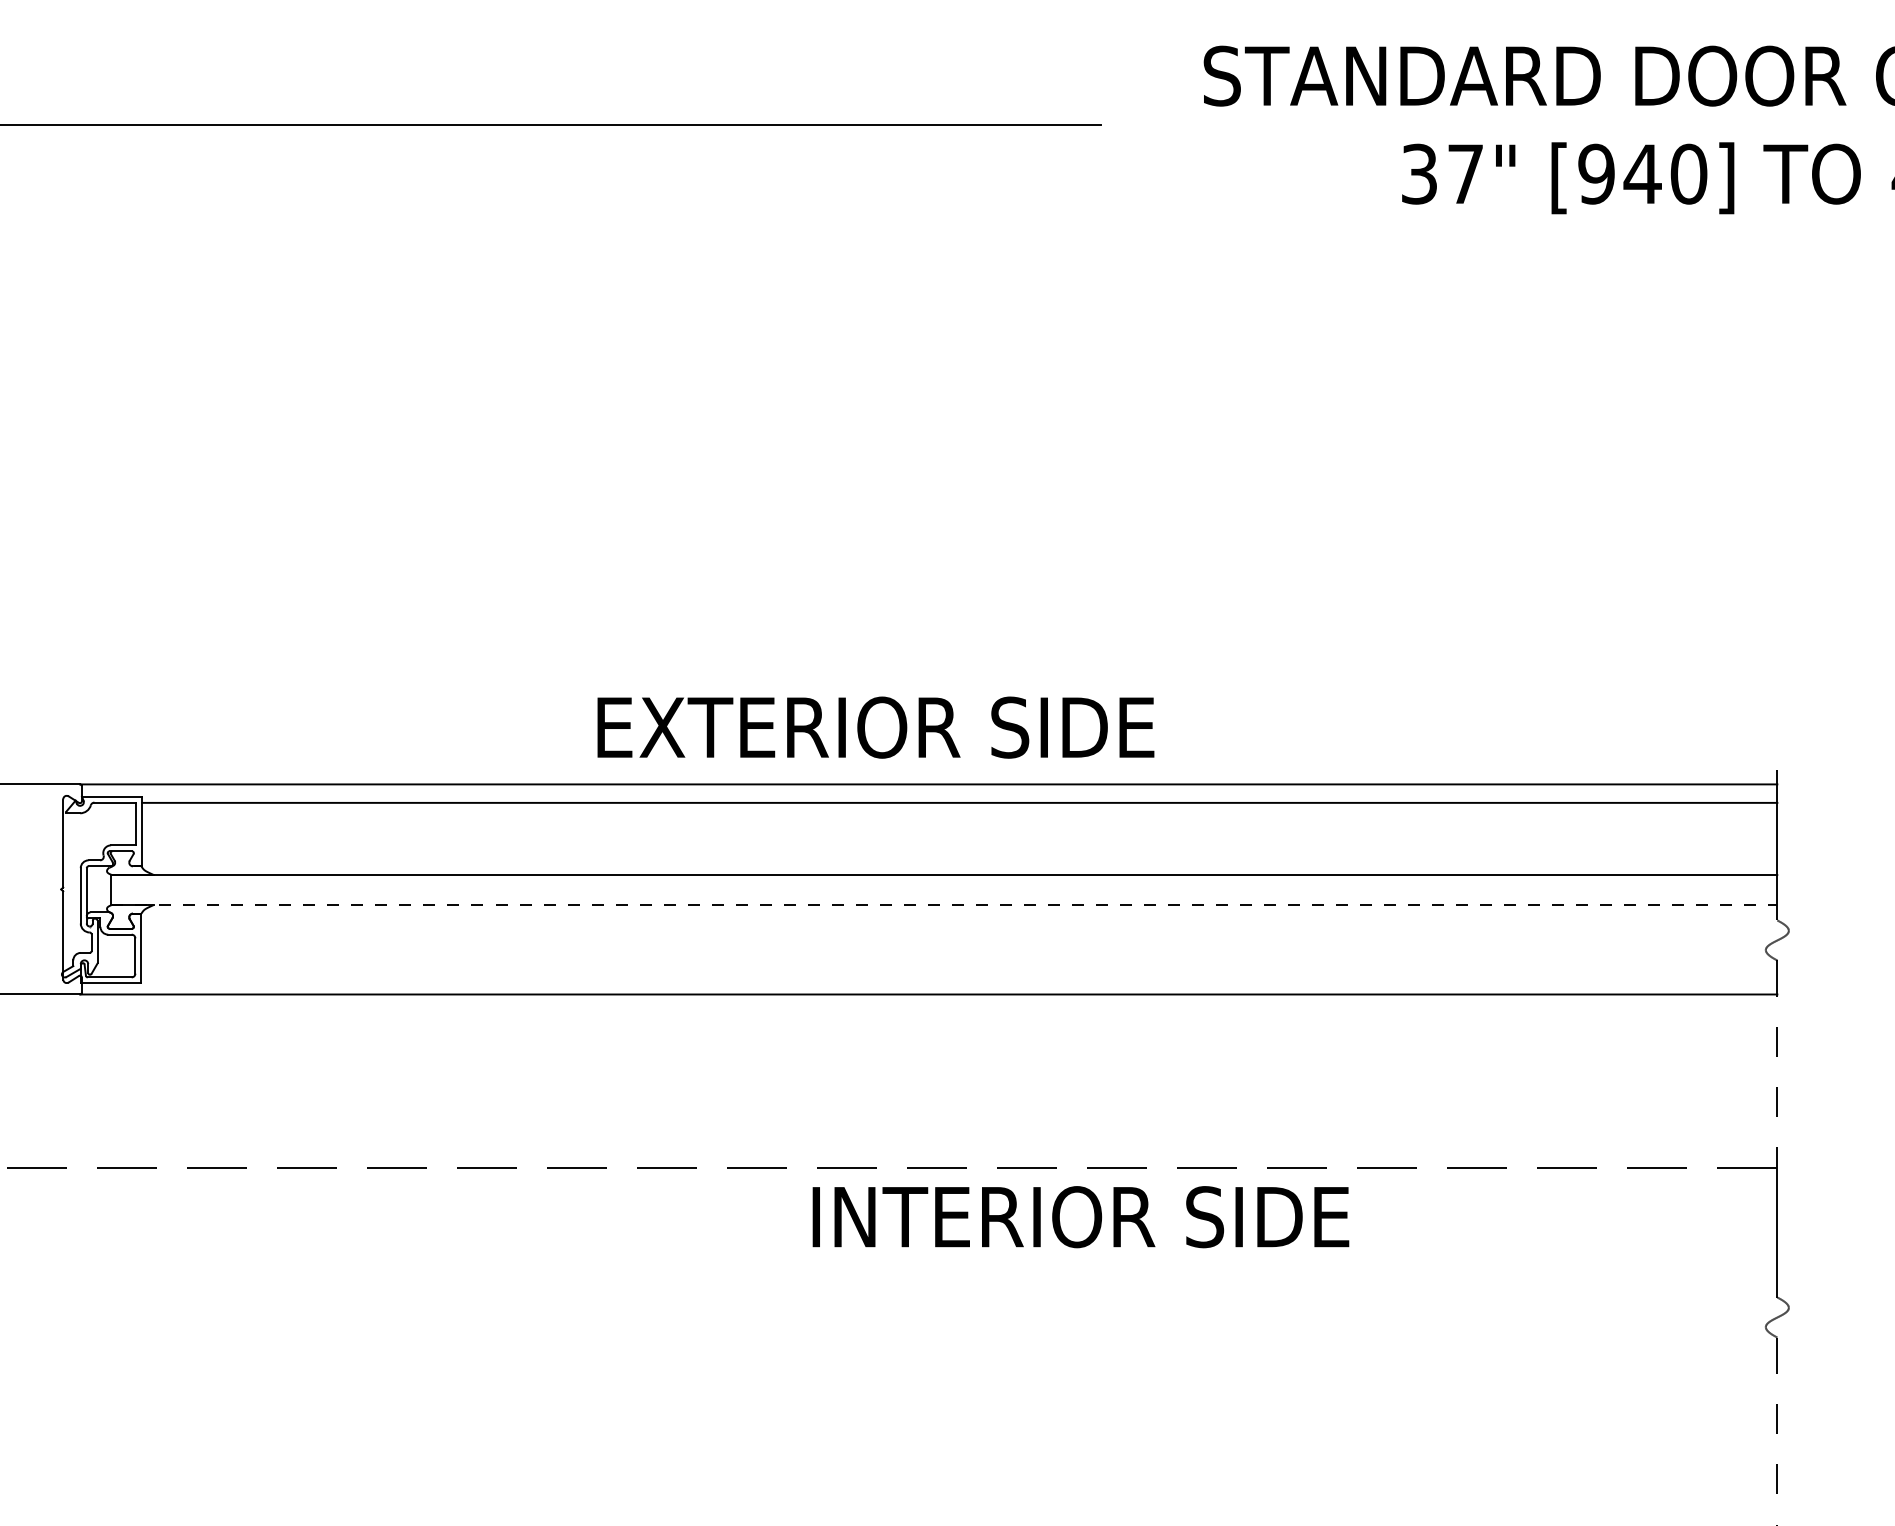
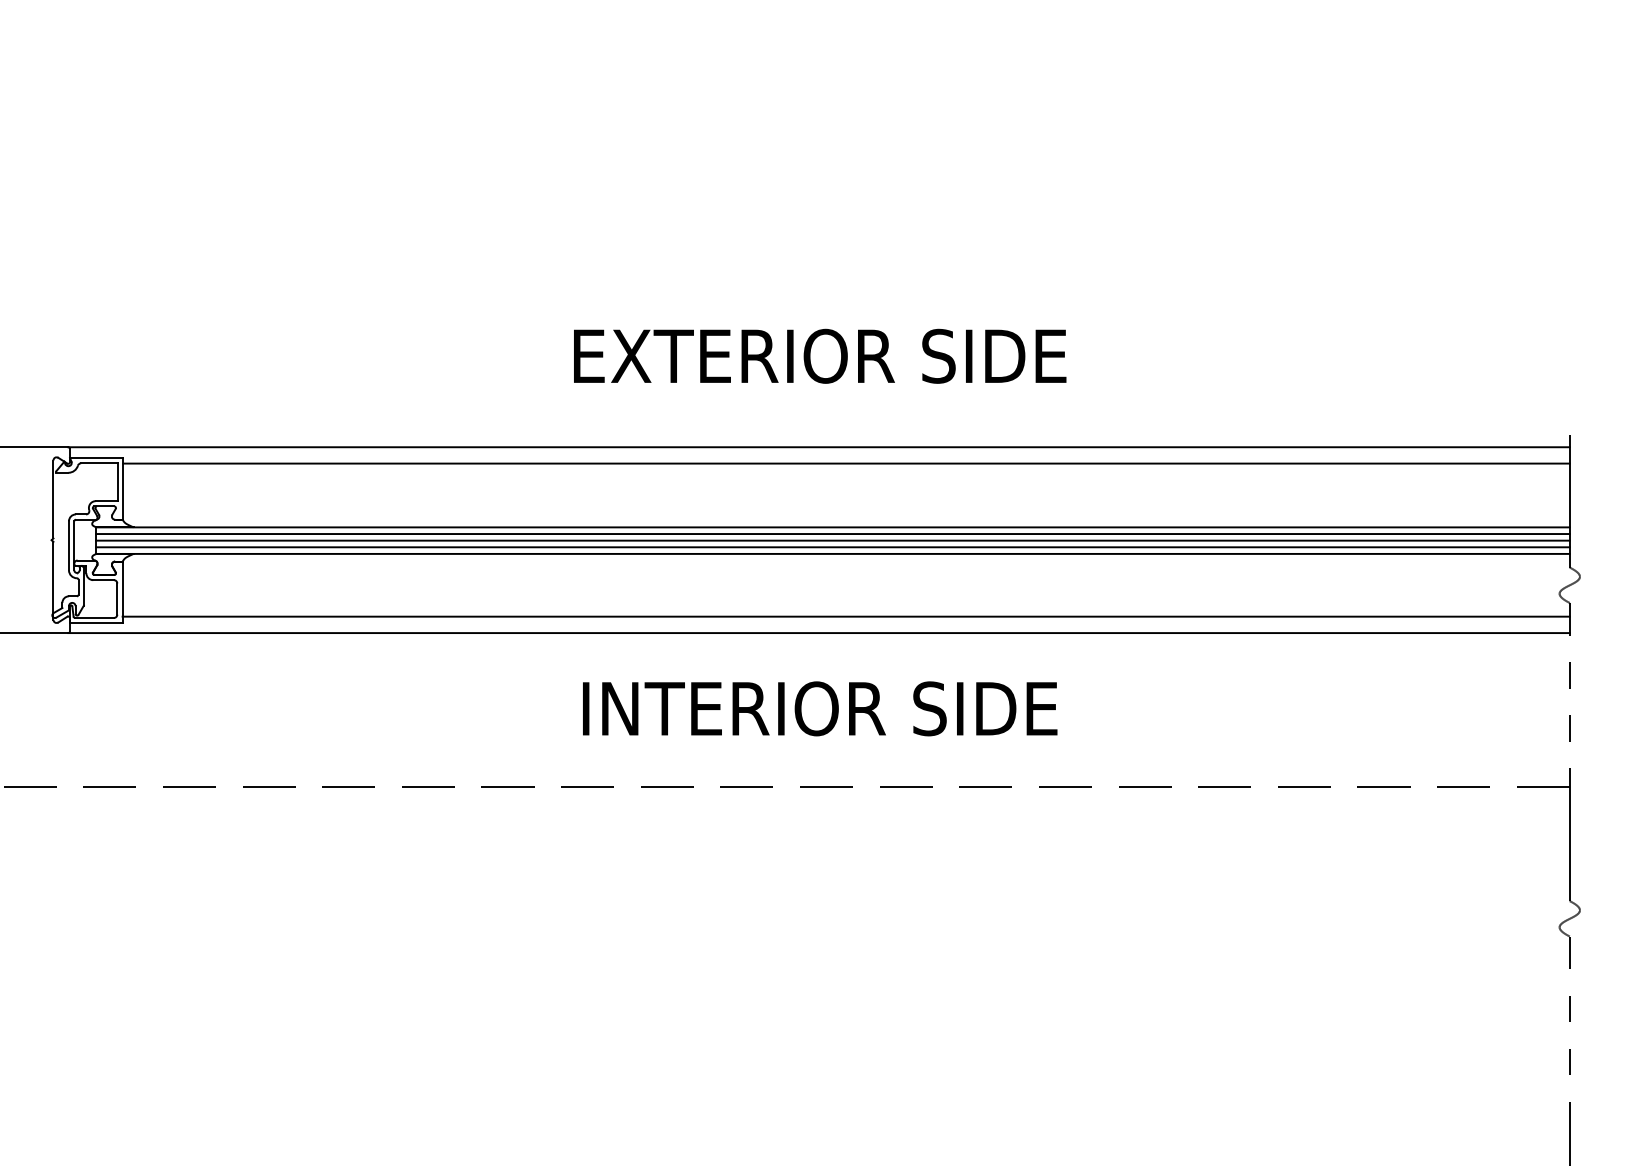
text: (875, 727) -> (819, 356), moved
line: (944, 882) -> (833, 534), added
line: (944, 890) -> (833, 541), added
line: (944, 897) -> (833, 547), added
line: (944, 905) -> (833, 554), dashed -> solid
line: (959, 975) -> (846, 616), added
text: (1080, 1217) -> (819, 709), moved

